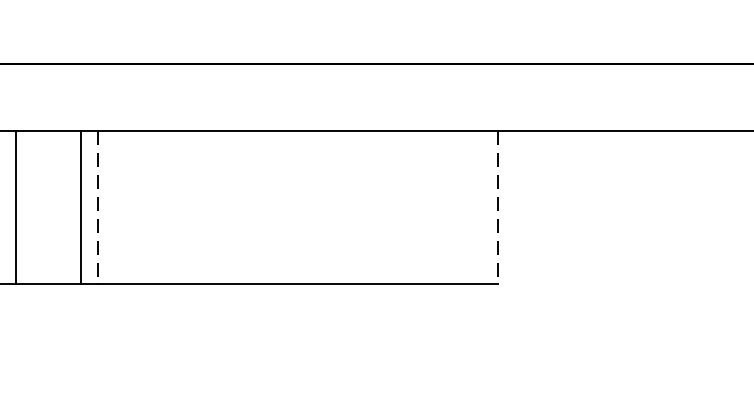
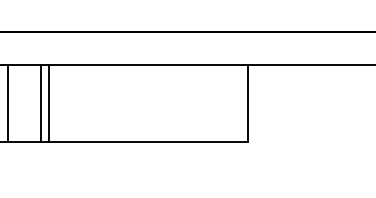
line: (97, 207) -> (48, 103), dashed -> solid
line: (498, 207) -> (248, 103), dashed -> solid

